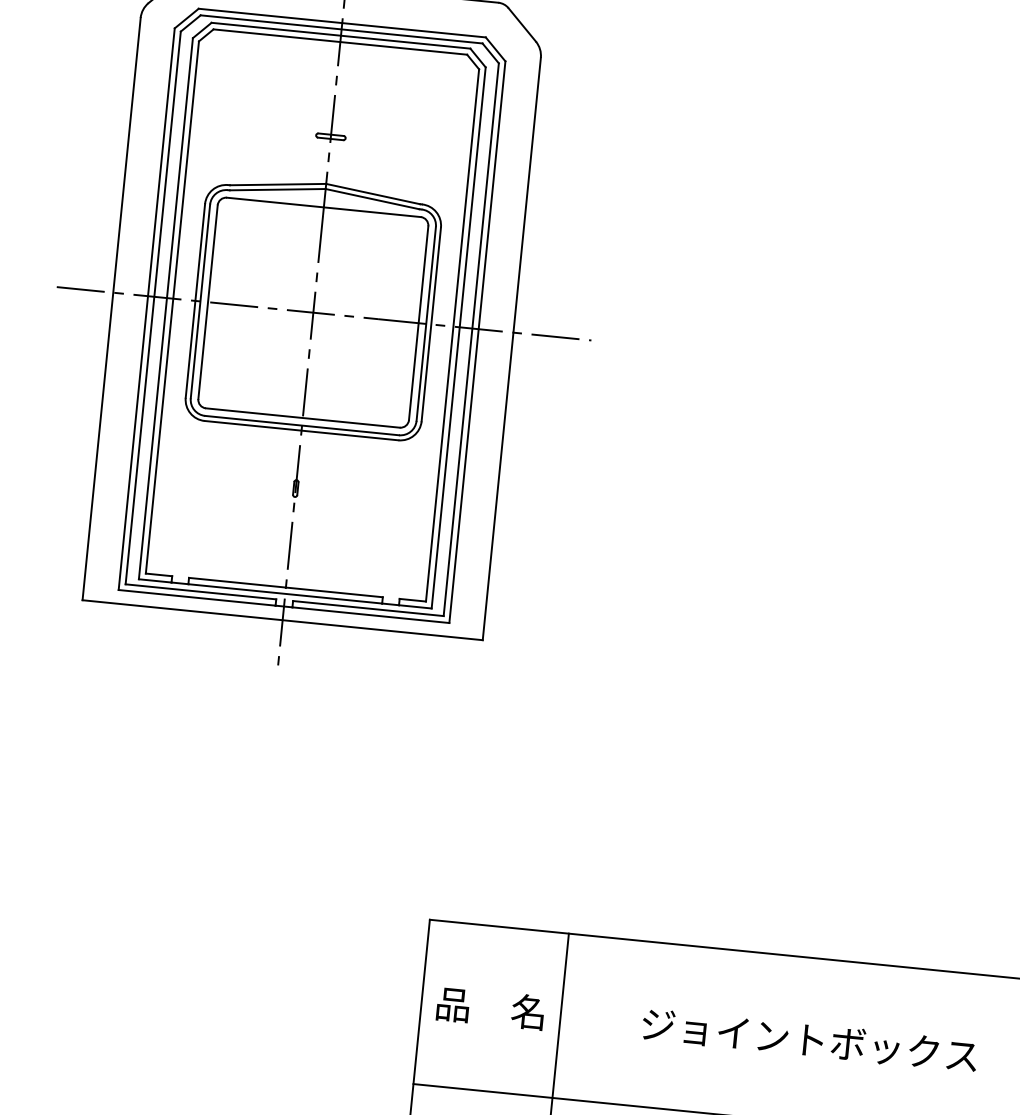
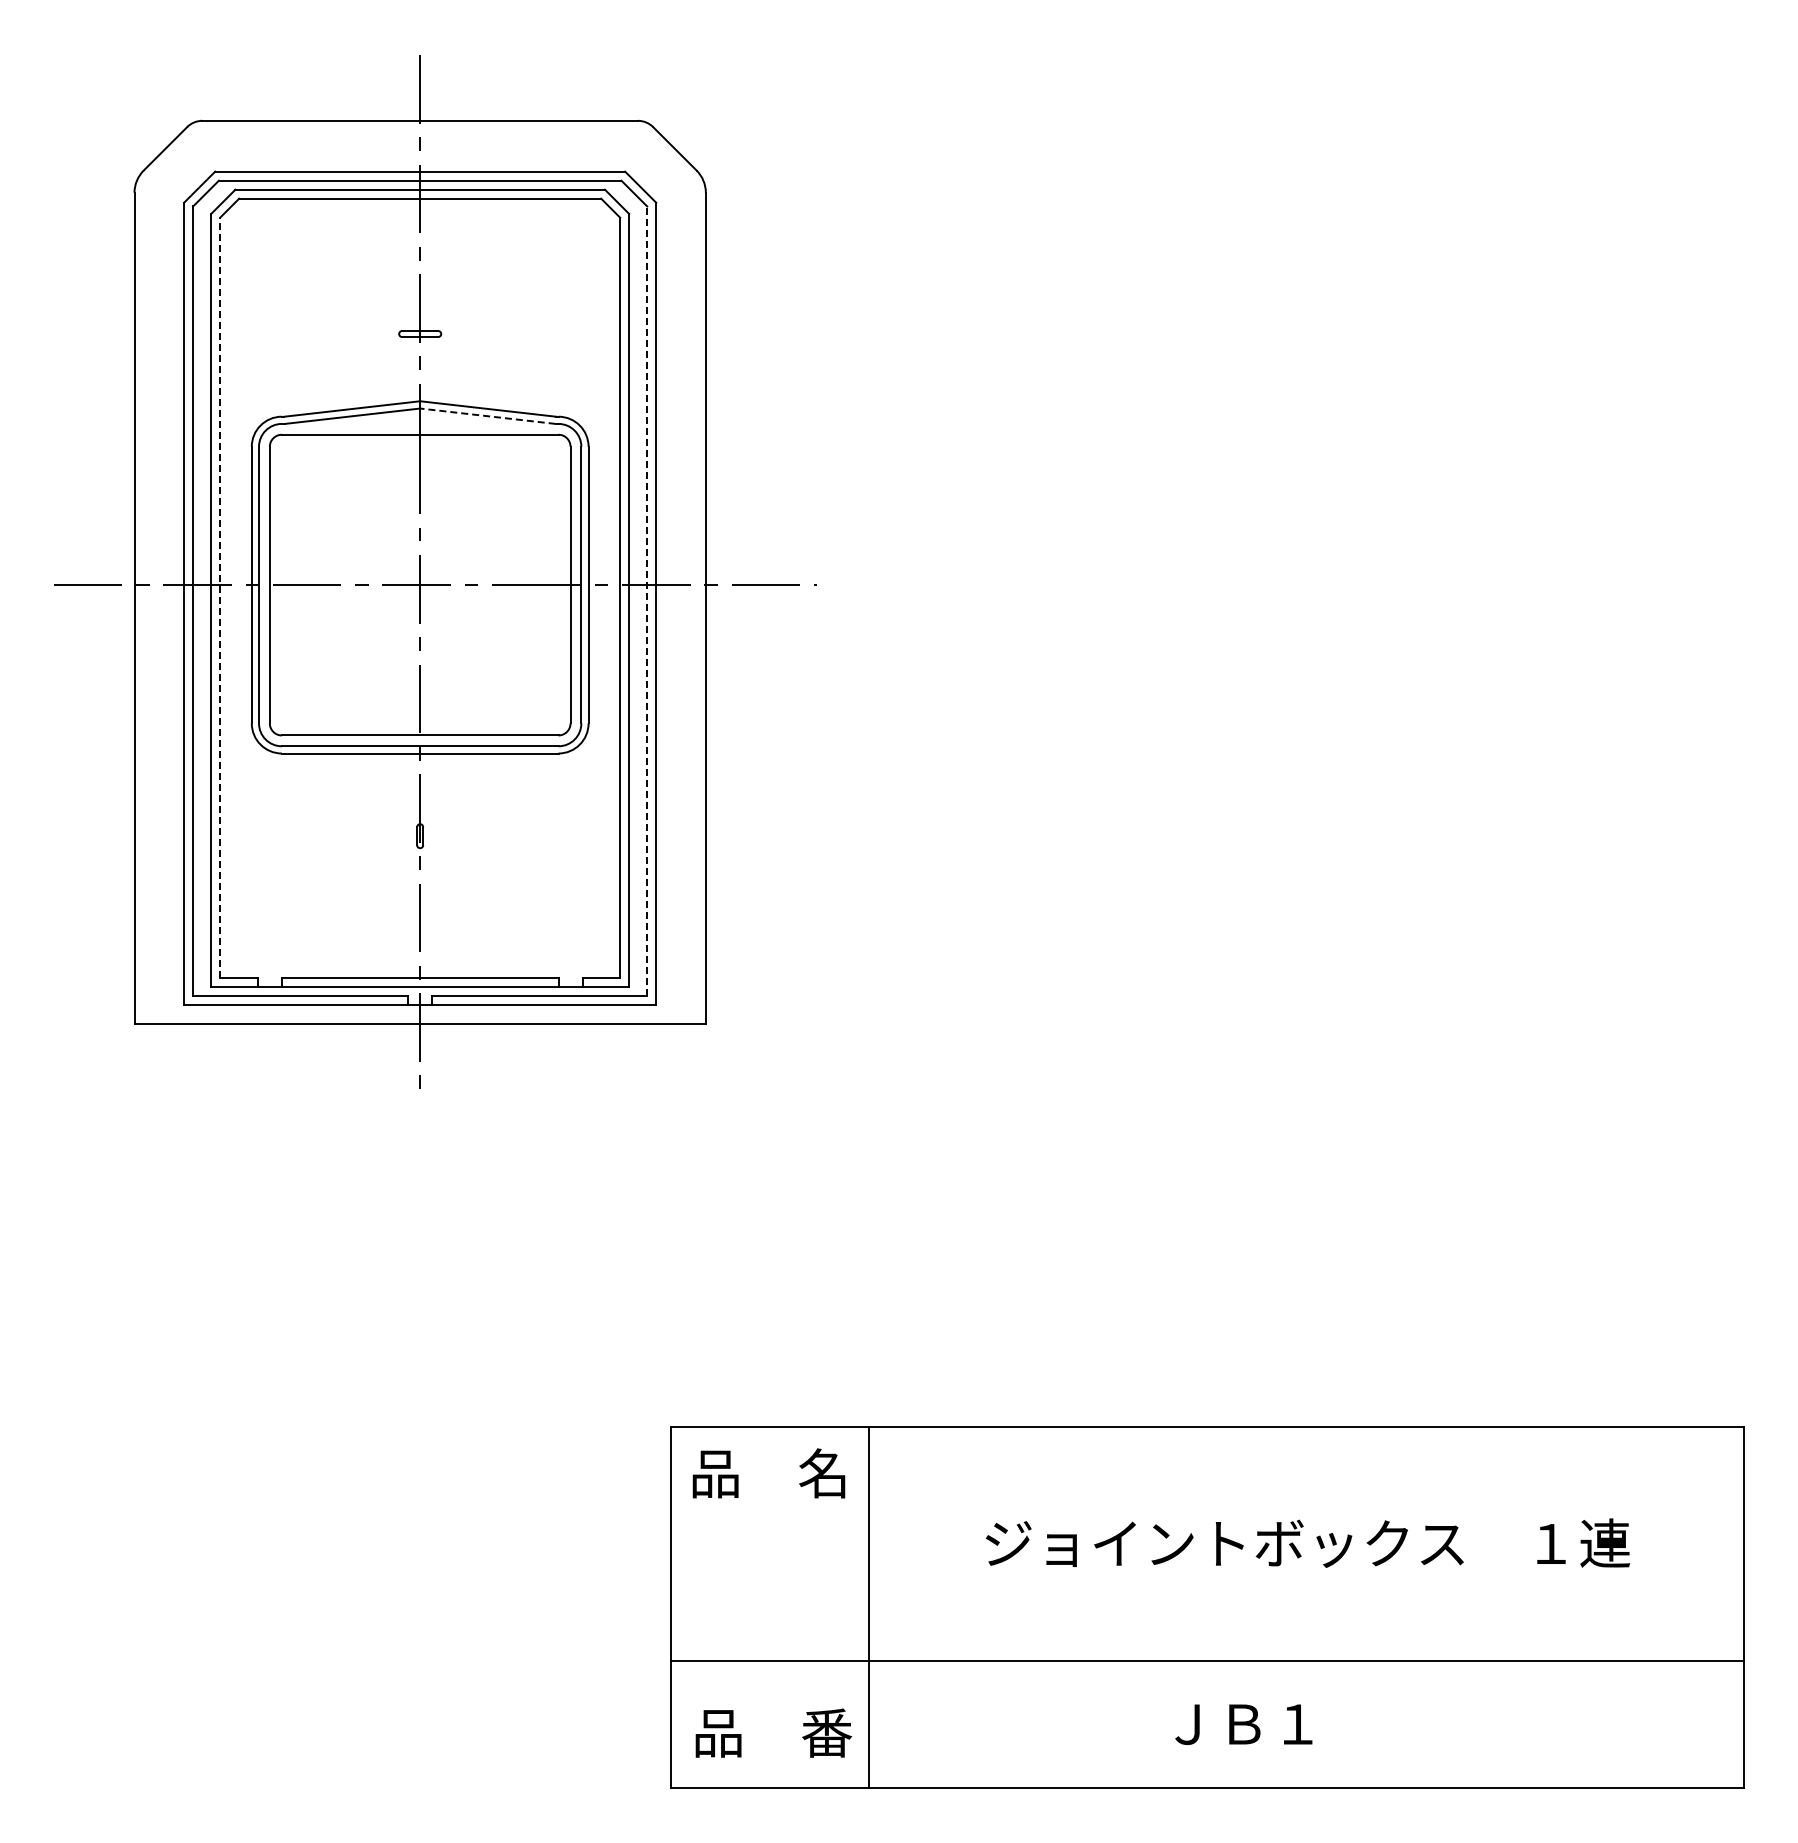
line: (372, 199) -> (487, 416), solid -> dashed
line: (172, 307) -> (220, 597), solid -> dashed
line: (471, 340) -> (647, 601), solid -> dashed
text: (490, 1008) -> (768, 1473), moved

